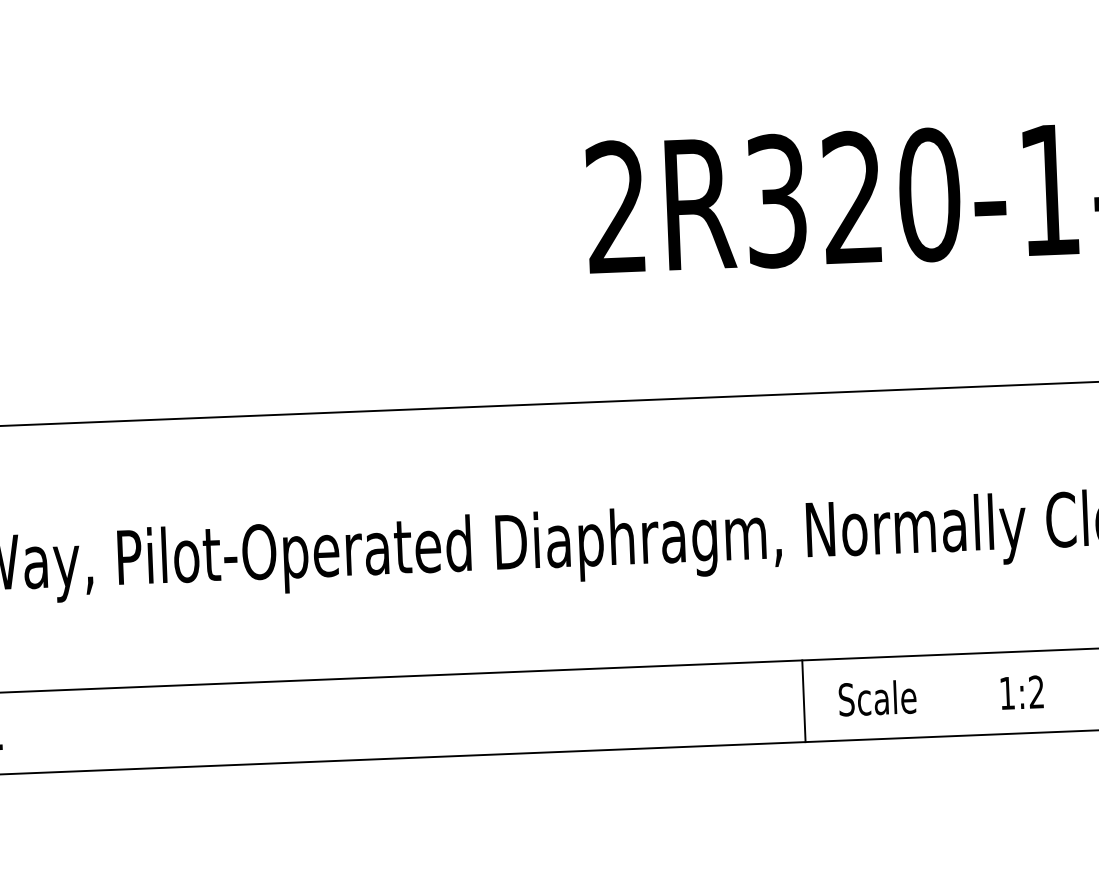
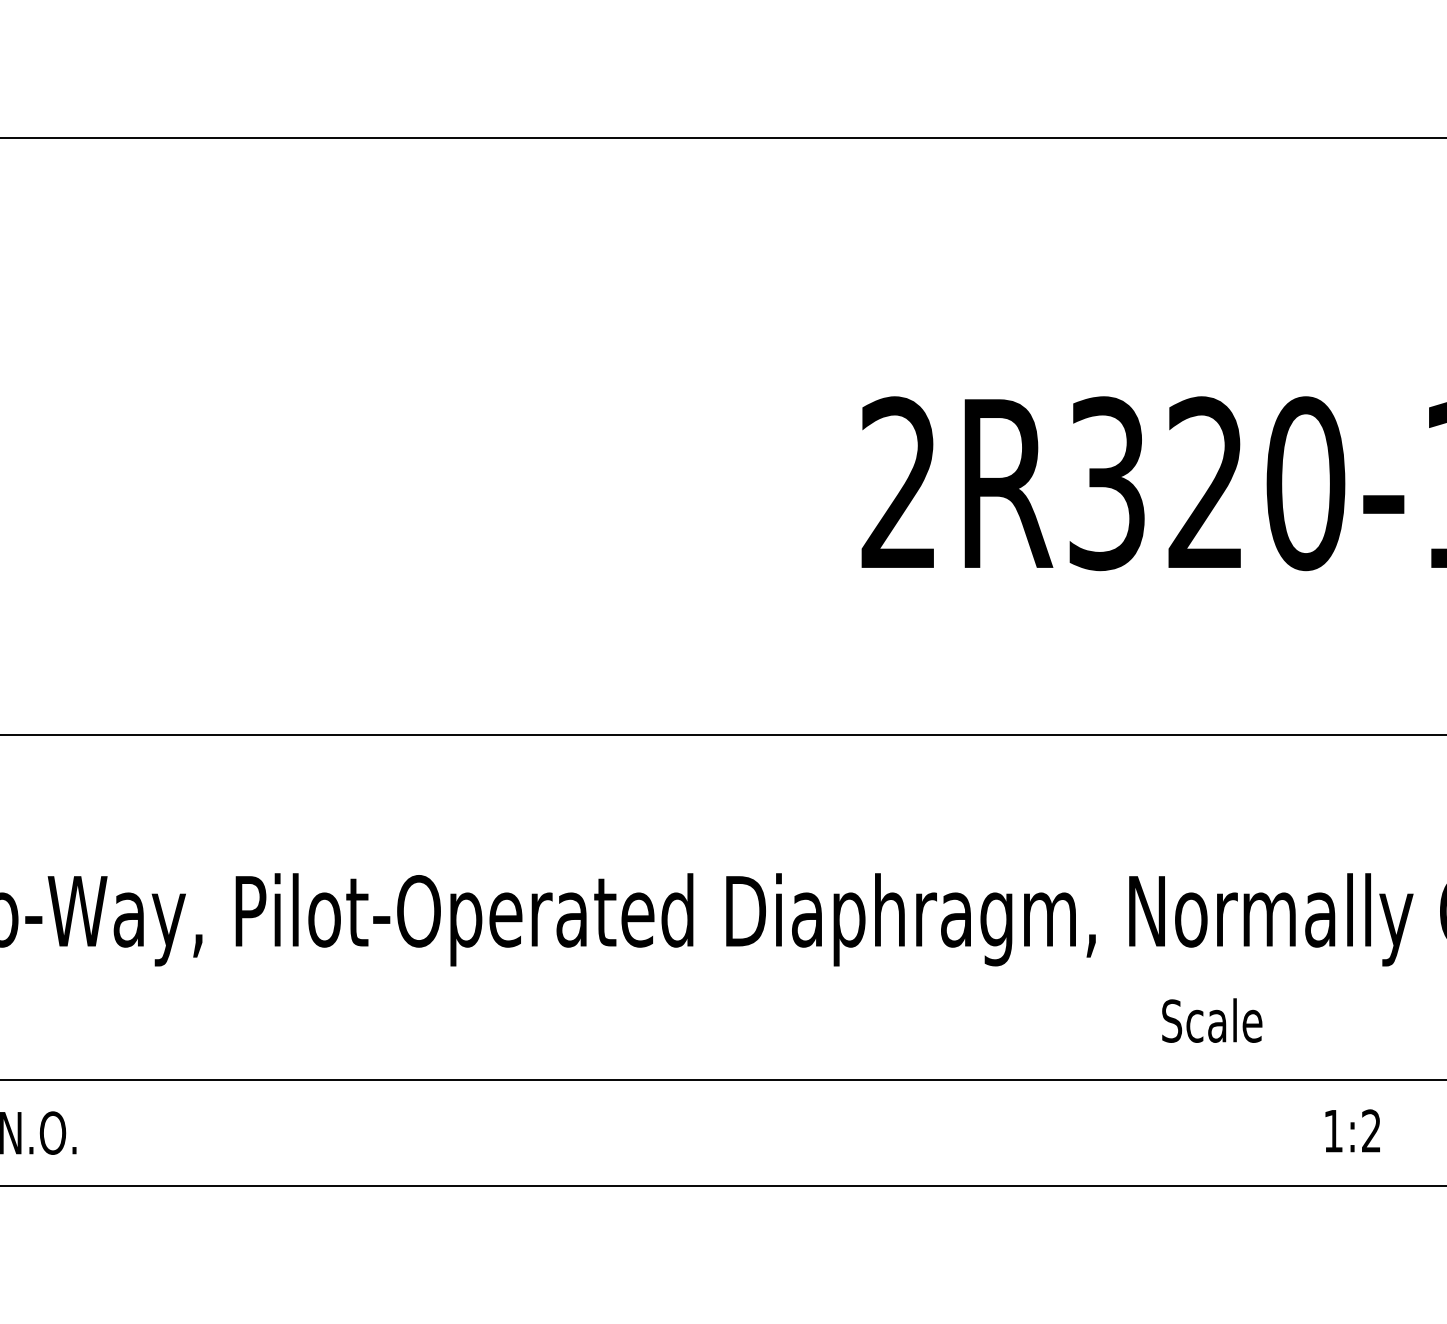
text: (1021, 692) -> (1352, 1130), moved
text: (877, 698) -> (1212, 1020), moved
line: (803, 701) -> (1116, 1132), removed

